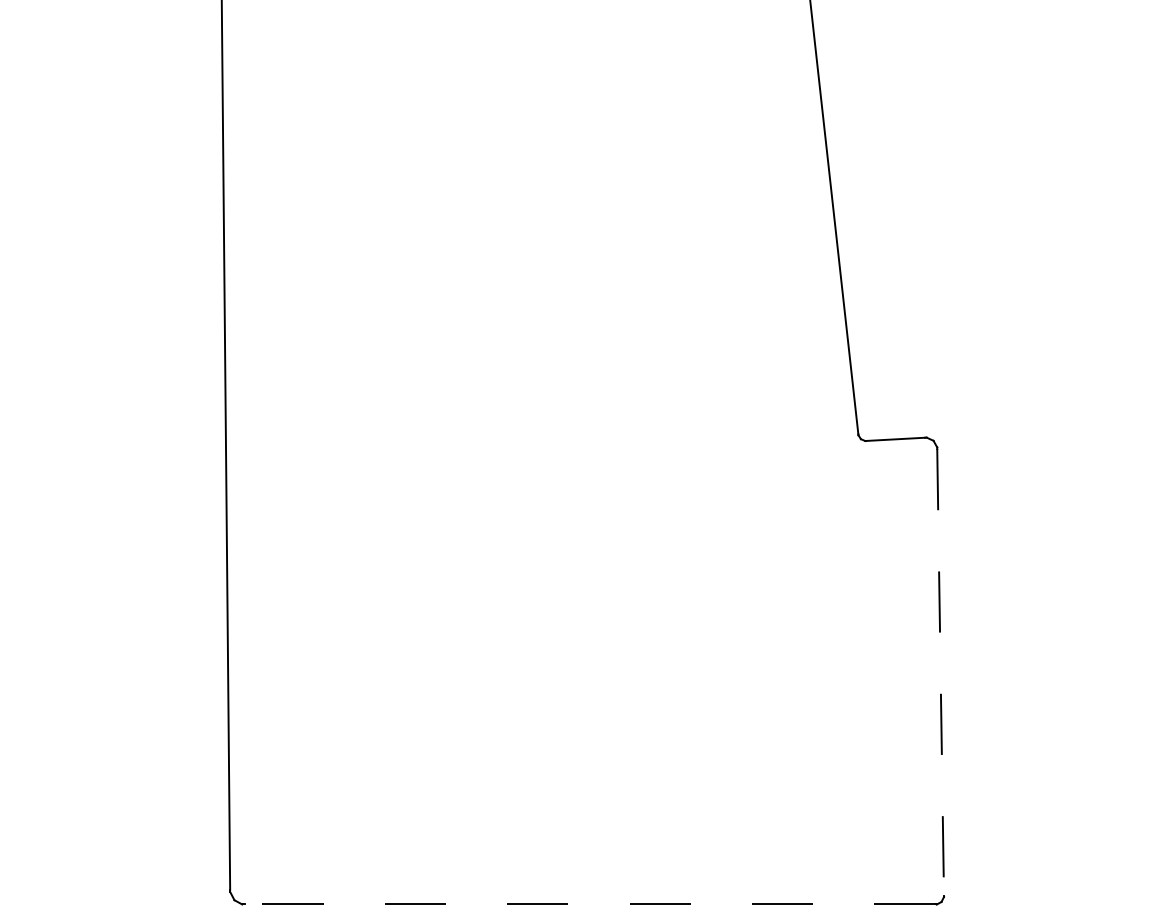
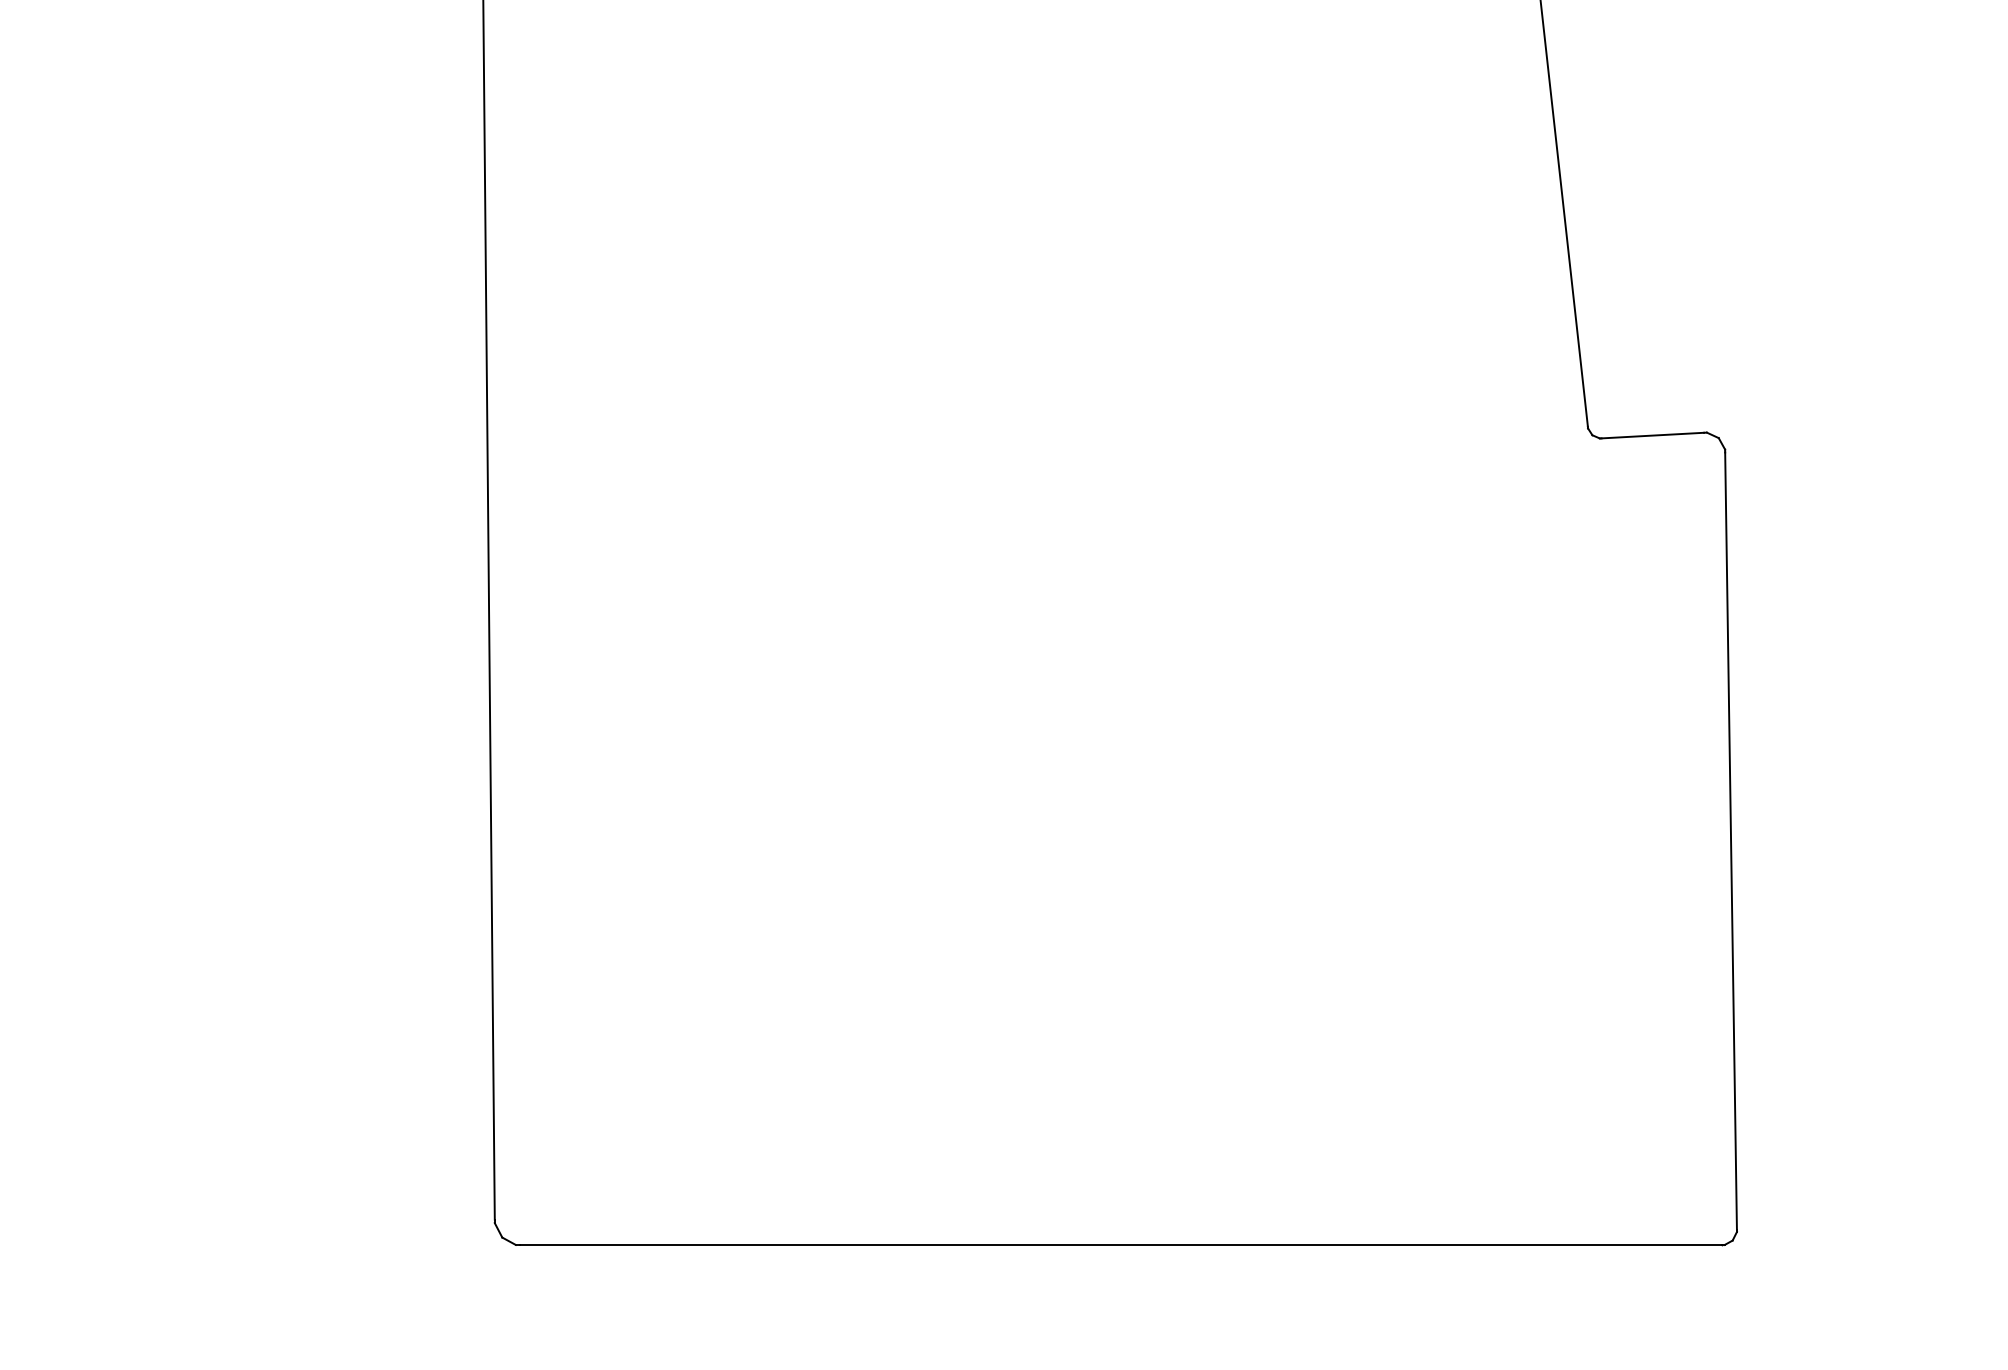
line: (940, 672) -> (1730, 841), dashed -> solid
line: (589, 904) -> (1120, 1244), dashed -> solid

